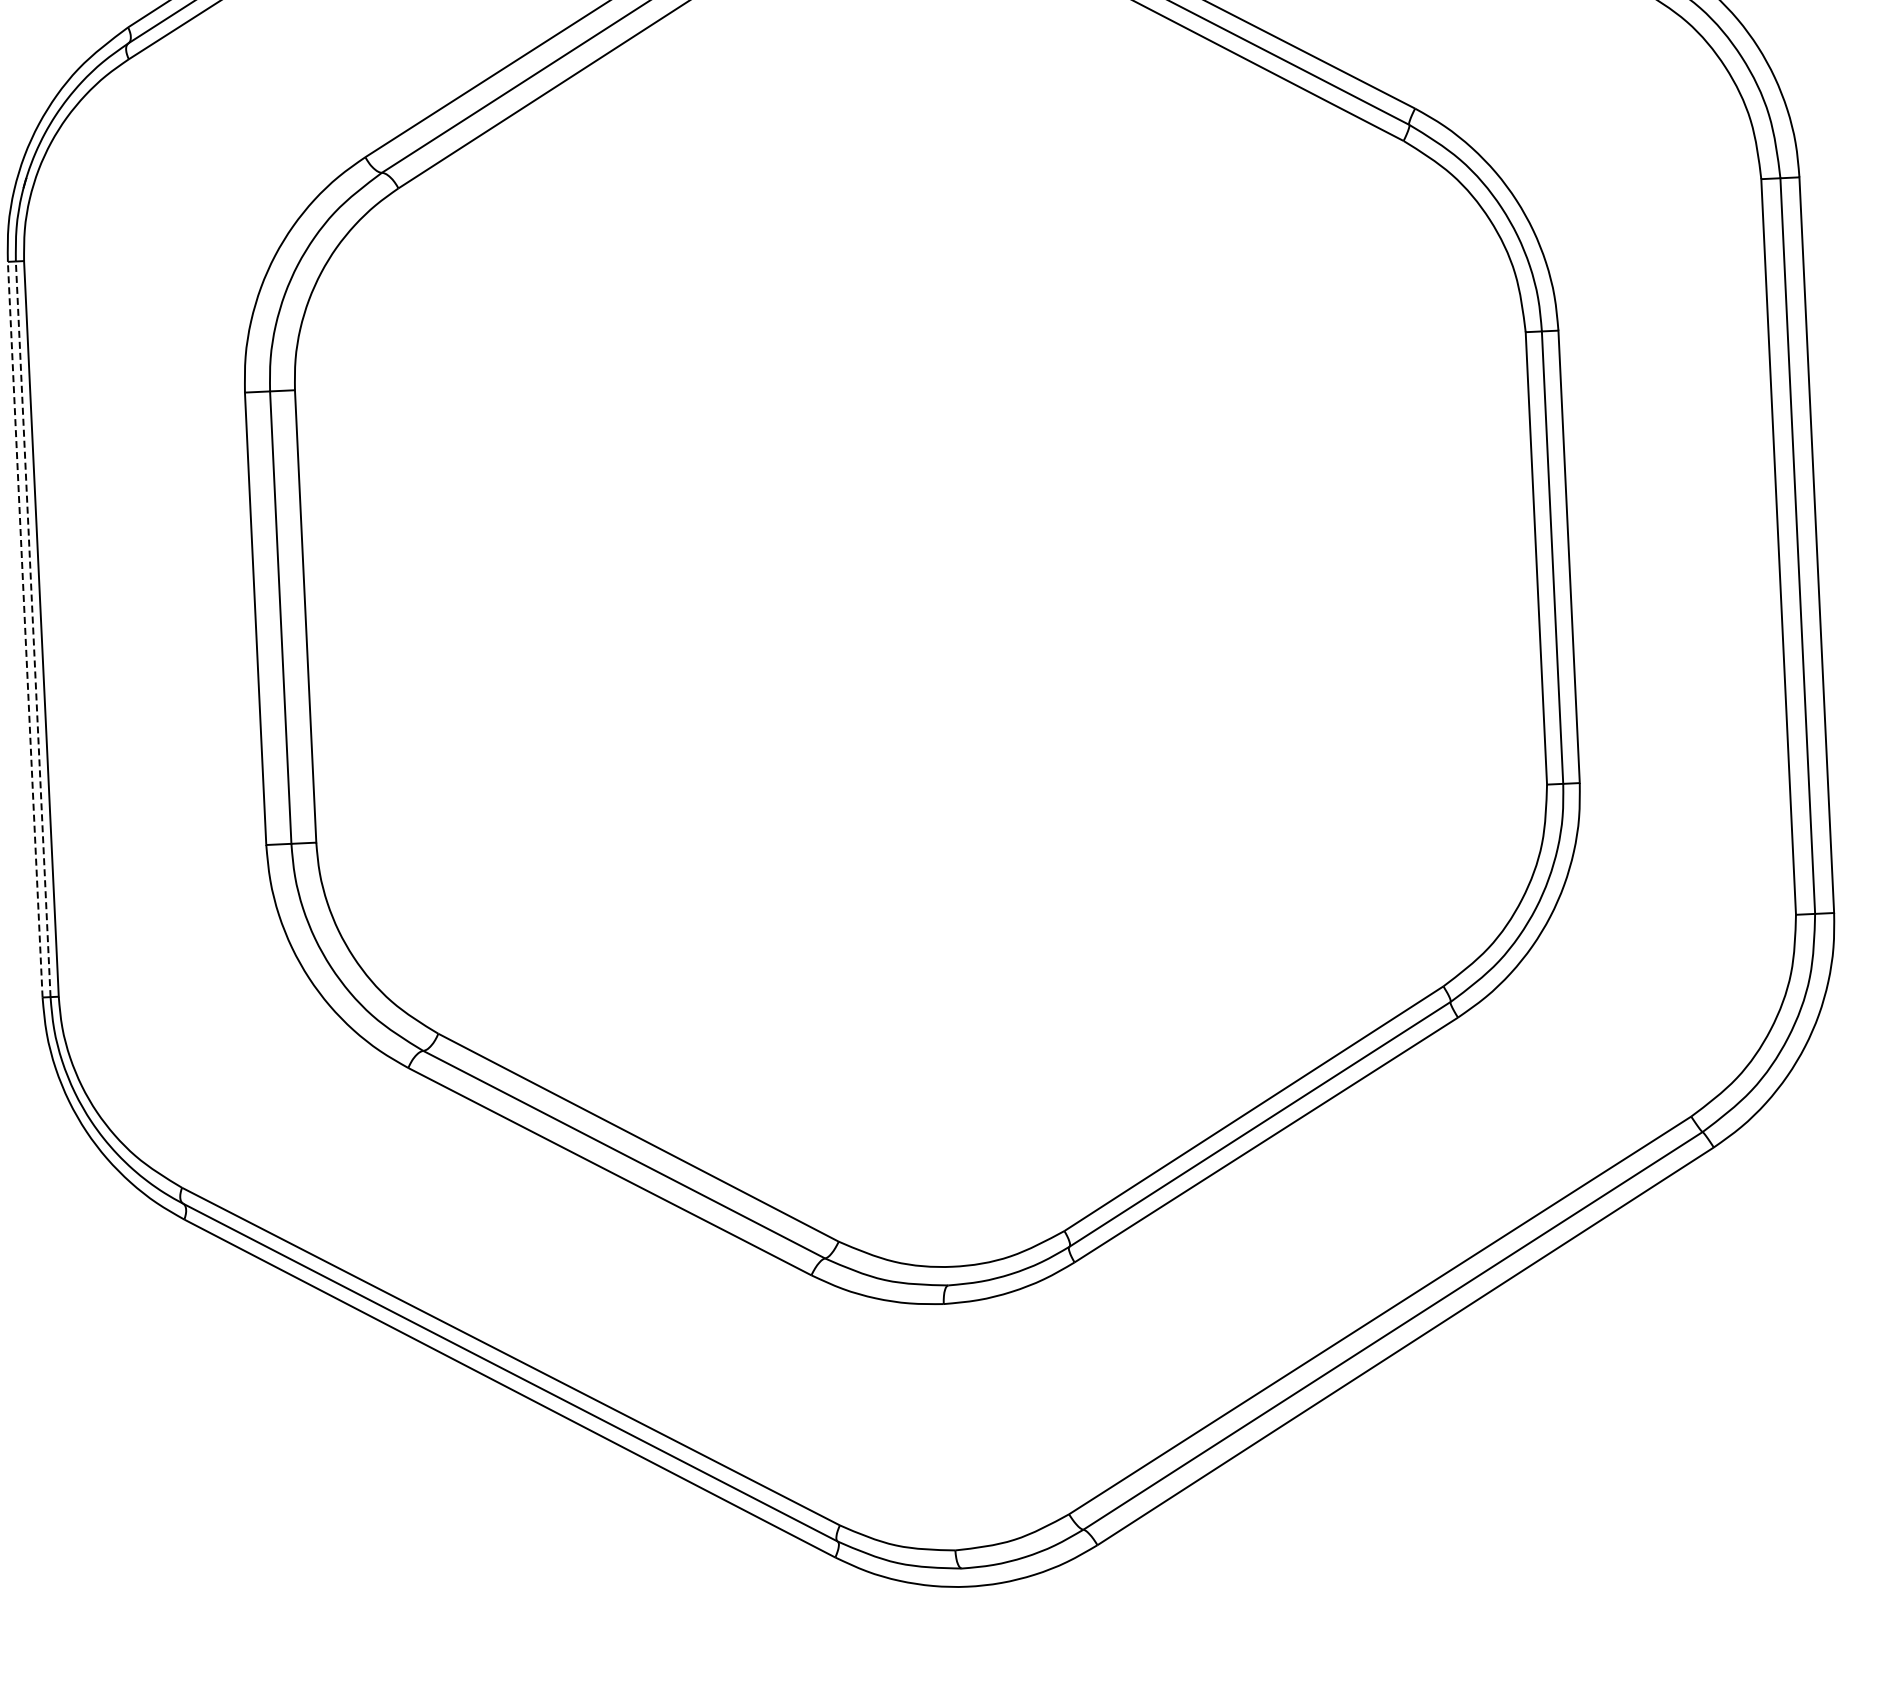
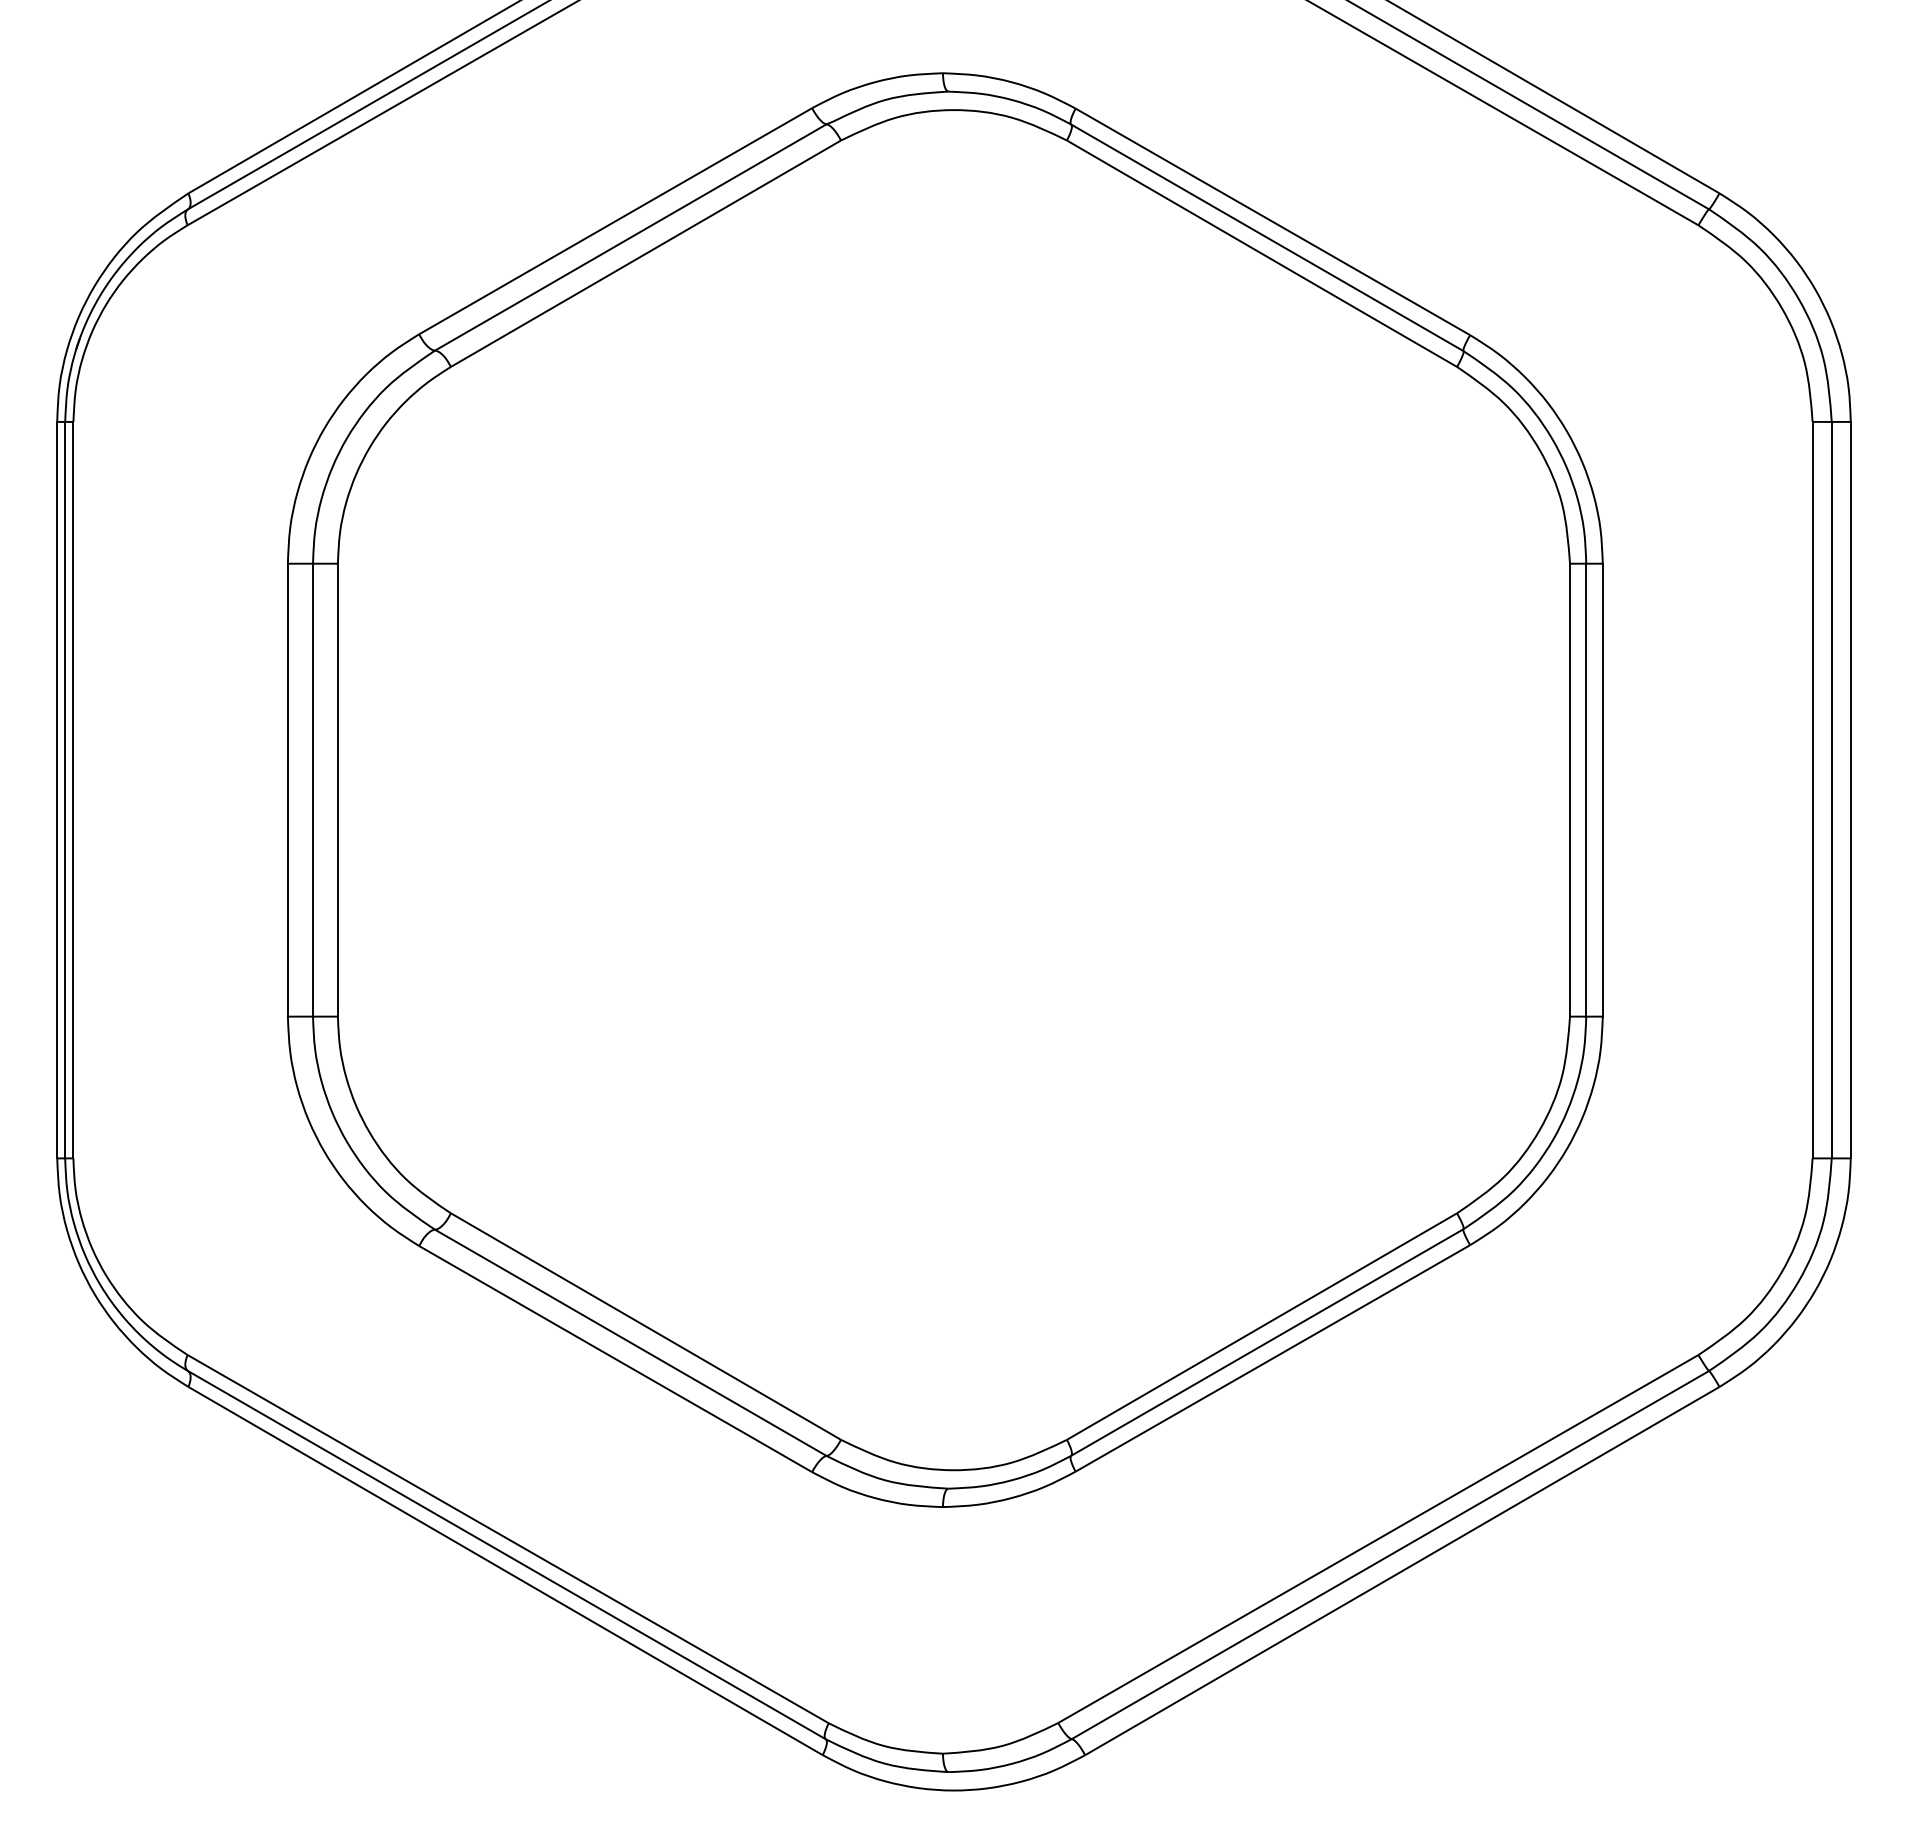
line: (25, 628) -> (57, 789), dashed -> solid
line: (33, 628) -> (65, 789), dashed -> solid

